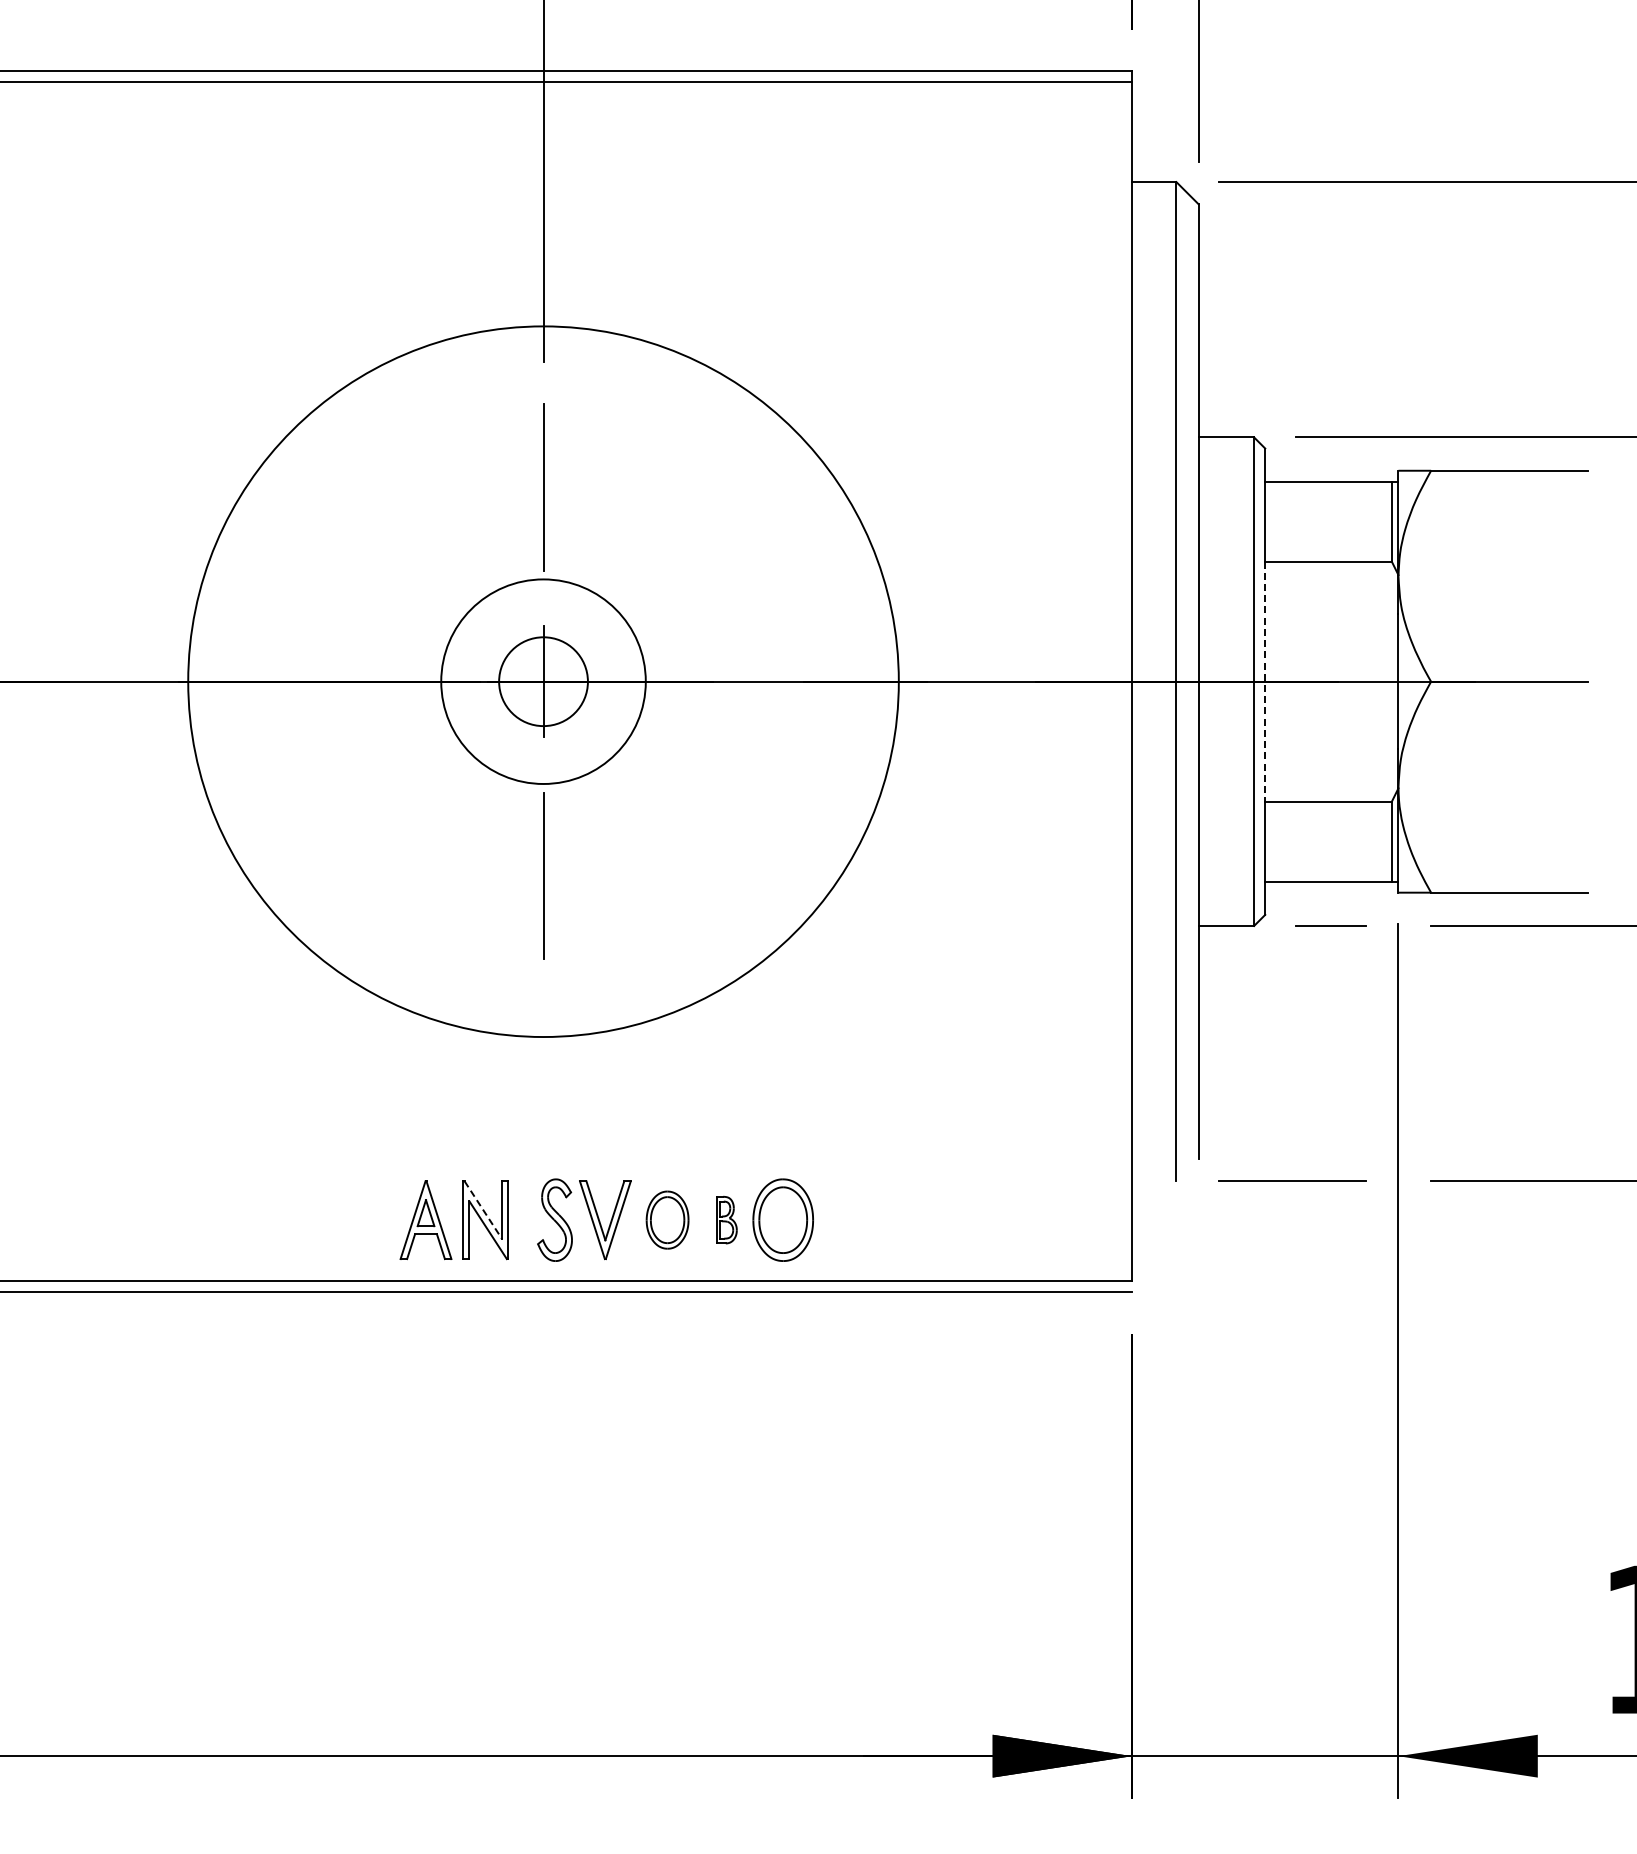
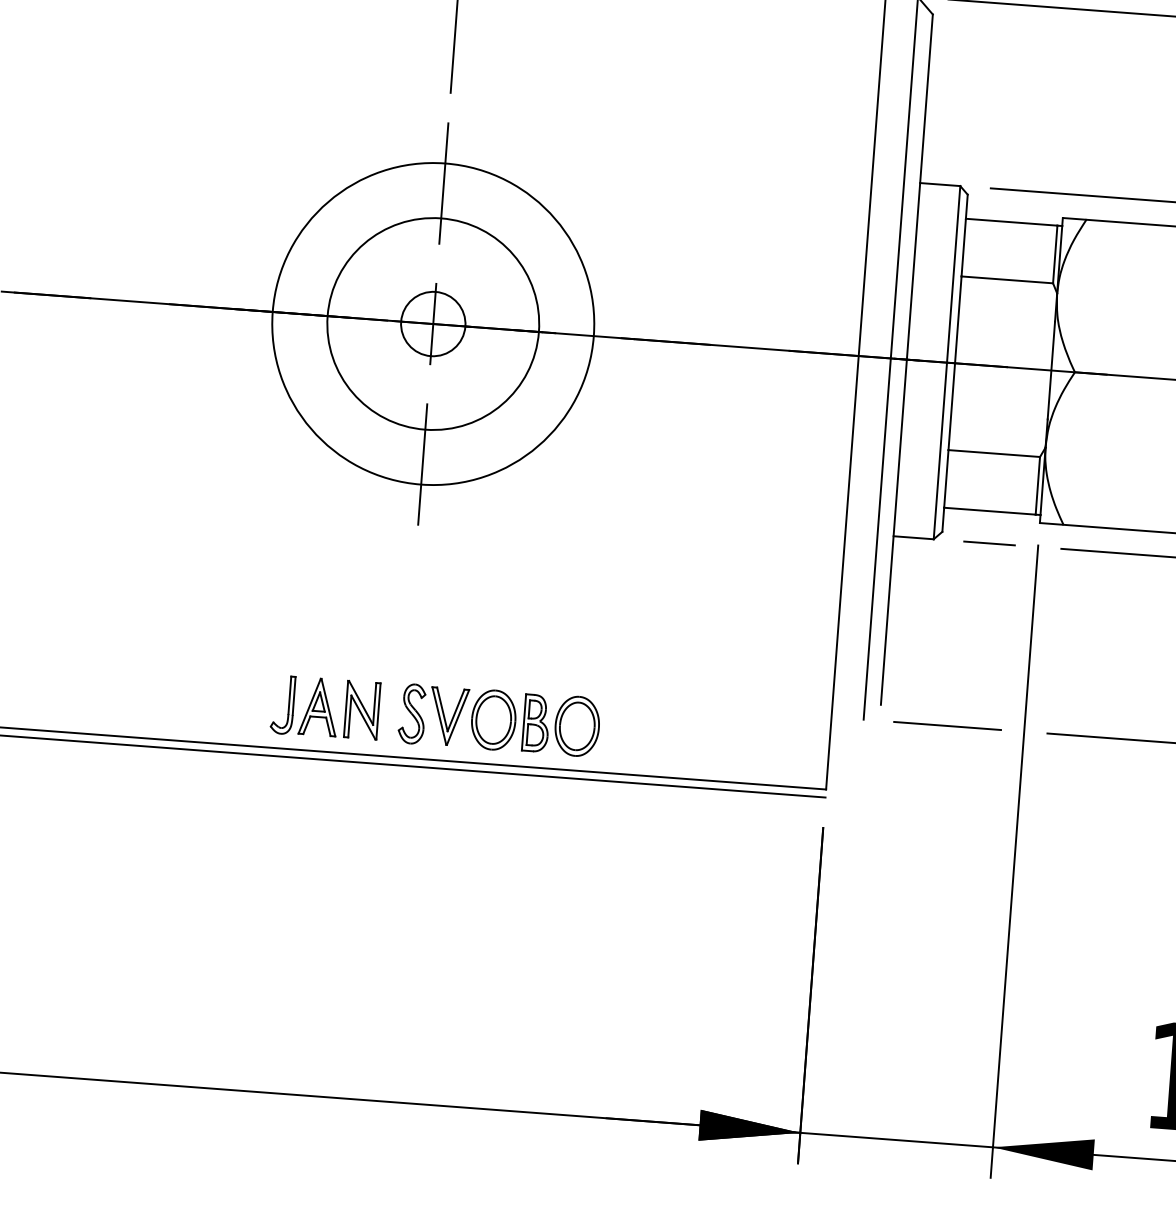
circle: (543, 681) -> (433, 323), size x0.62
circle: (543, 681) -> (433, 323), size x1.43
line: (1265, 682) -> (955, 363), dashed -> solid
line: (483, 1210) -> (361, 703), dashed -> solid
part: (667, 1219) -> (493, 719), size x1.43
part: (726, 1219) -> (536, 722), size x1.67
part: (384, 1220) -> (289, 704), added

